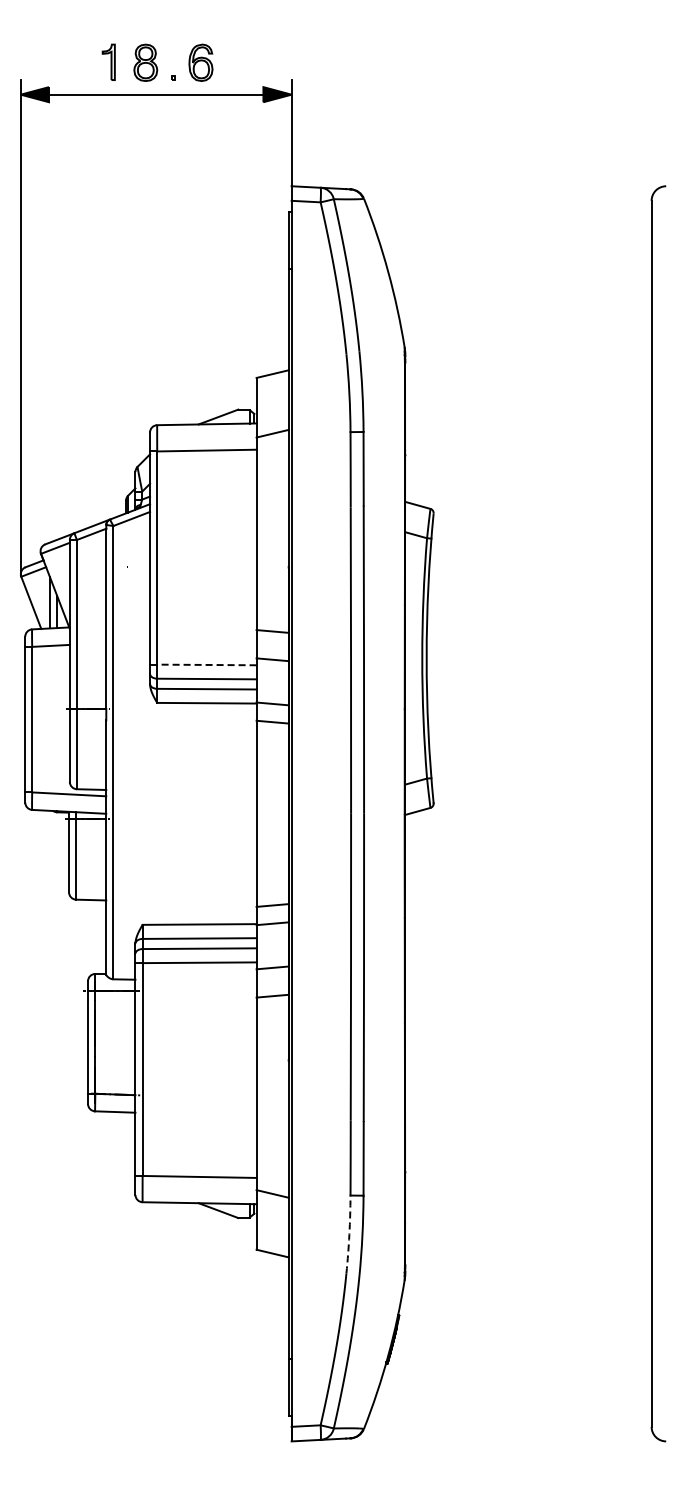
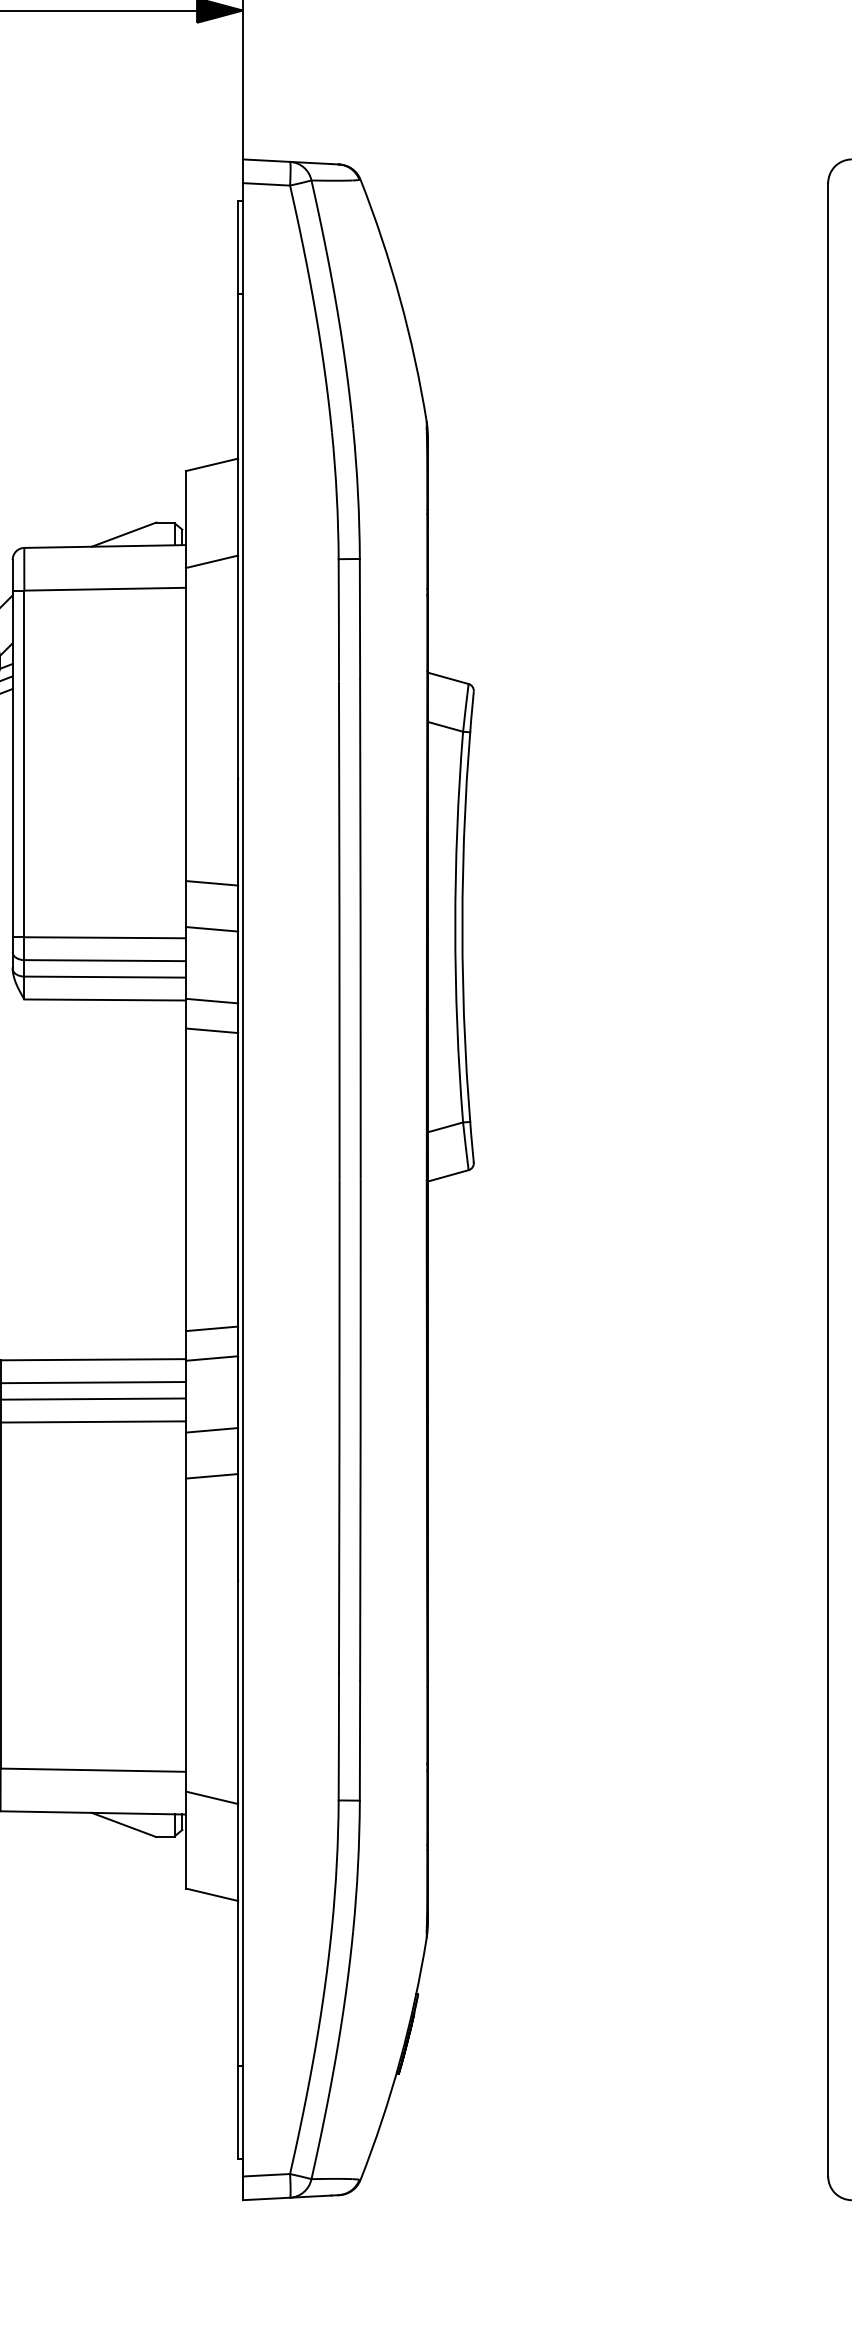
line: (206, 664) -> (104, 937), dashed -> solid
arc: (349, 1234) -> (336, 1863), dashed -> solid

